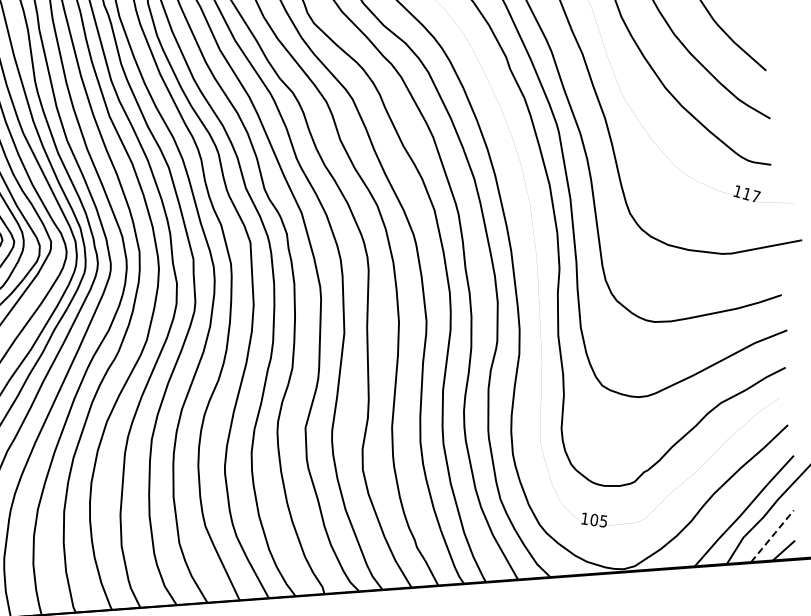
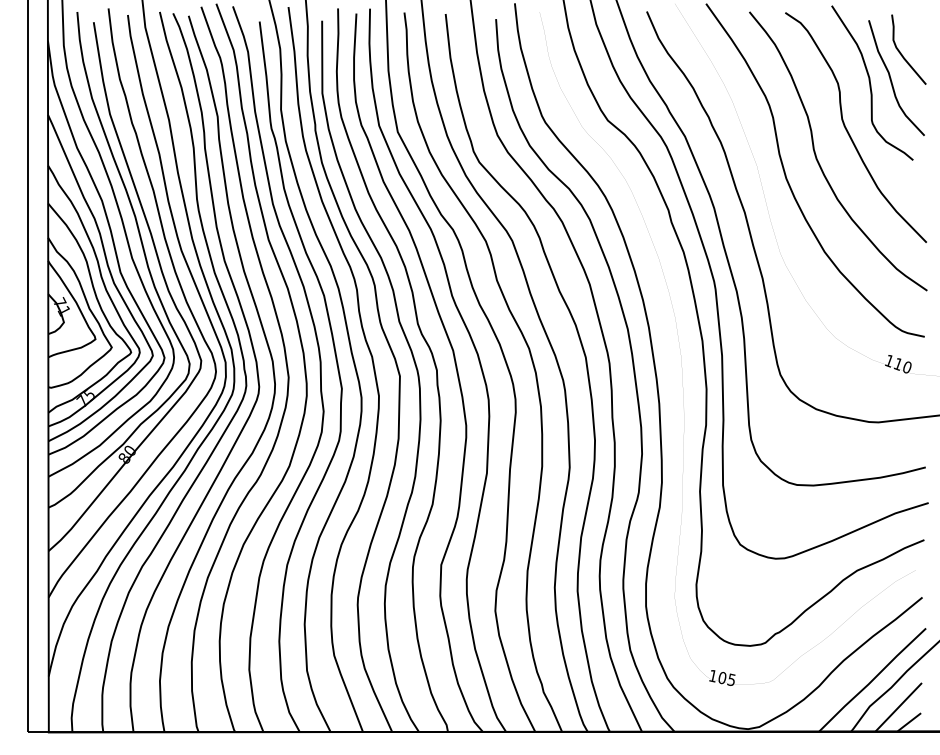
text: (756, 195) -> (907, 366), 117 -> 110
line: (773, 535) -> (899, 706), dashed -> solid

